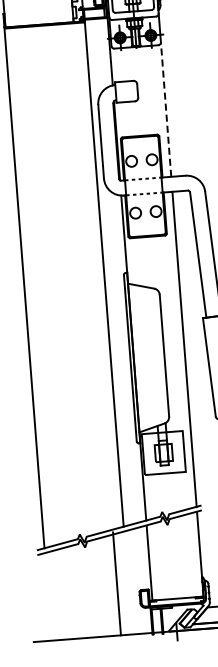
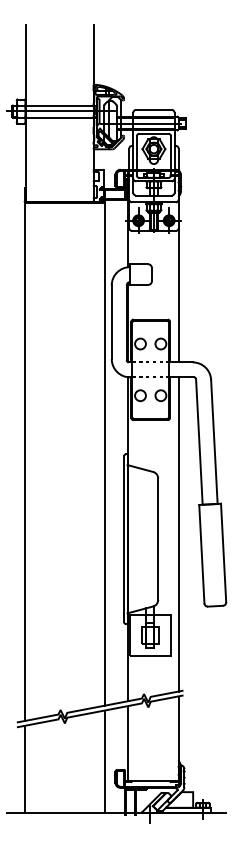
line: (165, 108) -> (178, 294), dashed -> solid
line: (116, 583) -> (104, 761), moved
line: (48, 596) -> (24, 769), added

